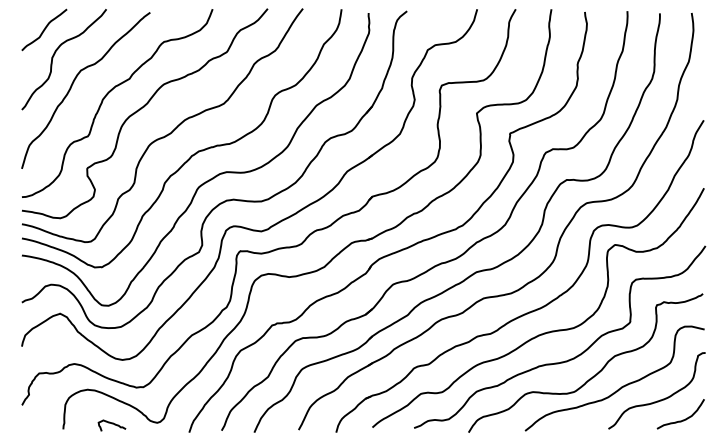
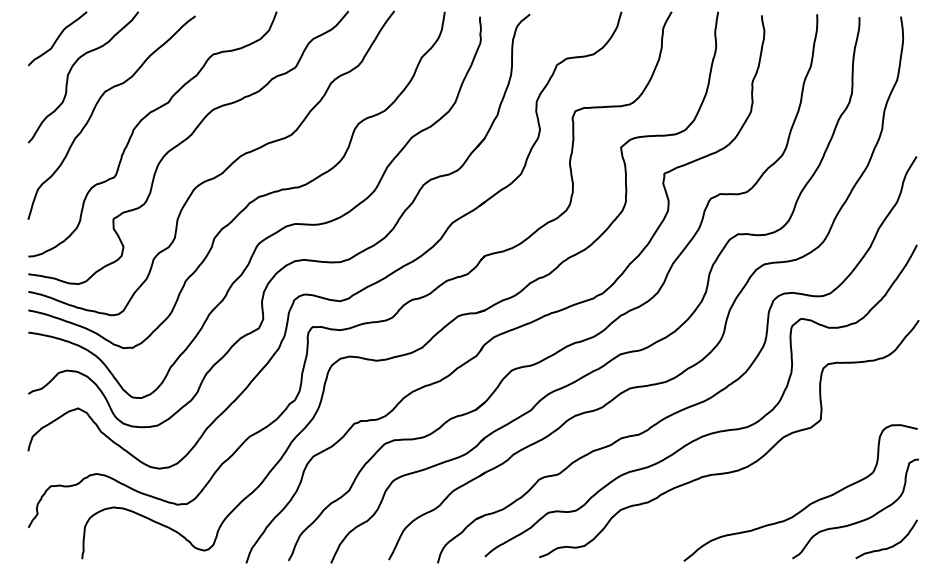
curve: (596, 373) -> (776, 486), removed
curve: (112, 424) -> (146, 552), removed

